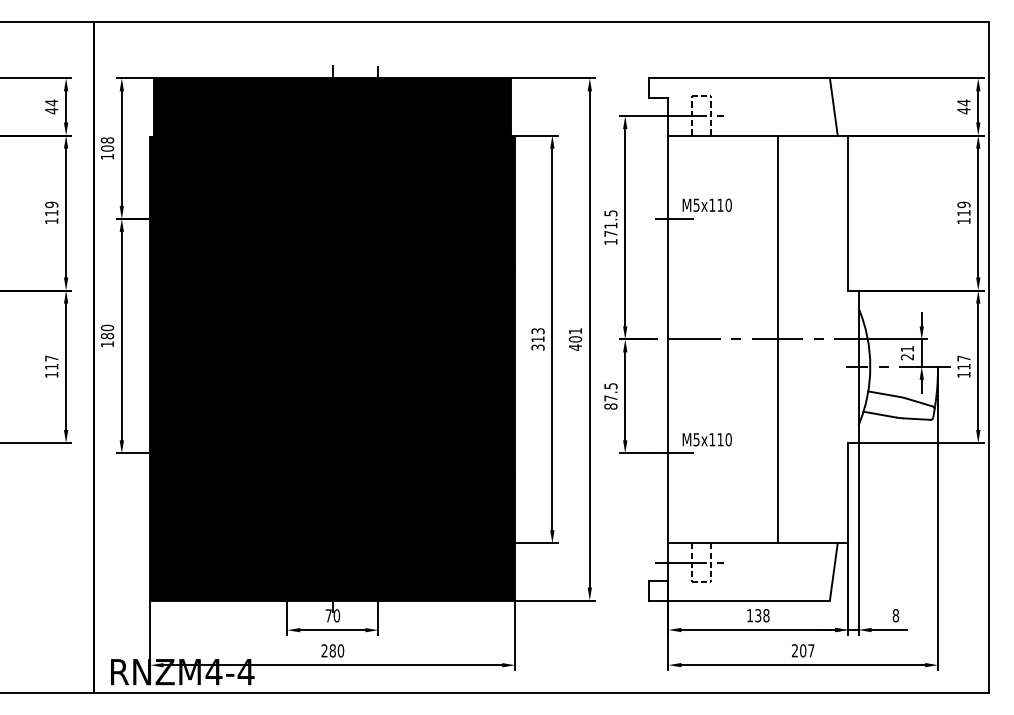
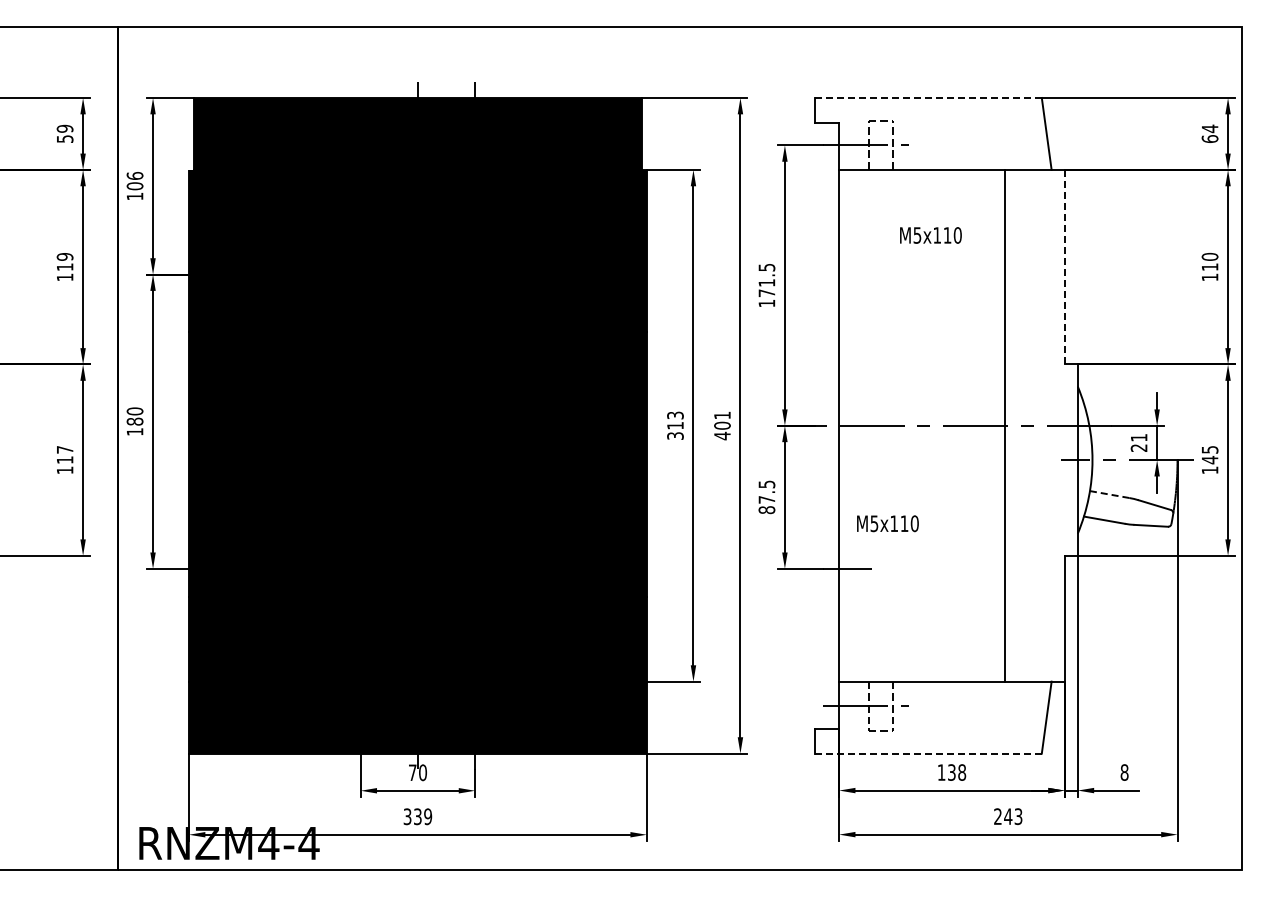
line: (739, 78) -> (928, 98), solid -> dashed
text: (51, 106) -> (64, 133), 44 -> 59
text: (963, 110) -> (1209, 138), 44 -> 64
text: (107, 140) -> (134, 175), 108 -> 106
text: (964, 204) -> (1210, 256), 119 -> 110
text: (706, 205) -> (930, 235), moved
line: (847, 212) -> (1064, 266), solid -> dashed
line: (674, 218) -> (846, 274), removed
line: (777, 339) -> (1005, 425), moved
text: (964, 363) -> (1210, 455), 117 -> 145
line: (883, 394) -> (1109, 494), solid -> dashed
text: (706, 439) -> (887, 523), moved
line: (739, 600) -> (928, 753), solid -> dashed
text: (332, 650) -> (417, 816), 280 -> 339
text: (807, 650) -> (1013, 816), 207 -> 243

